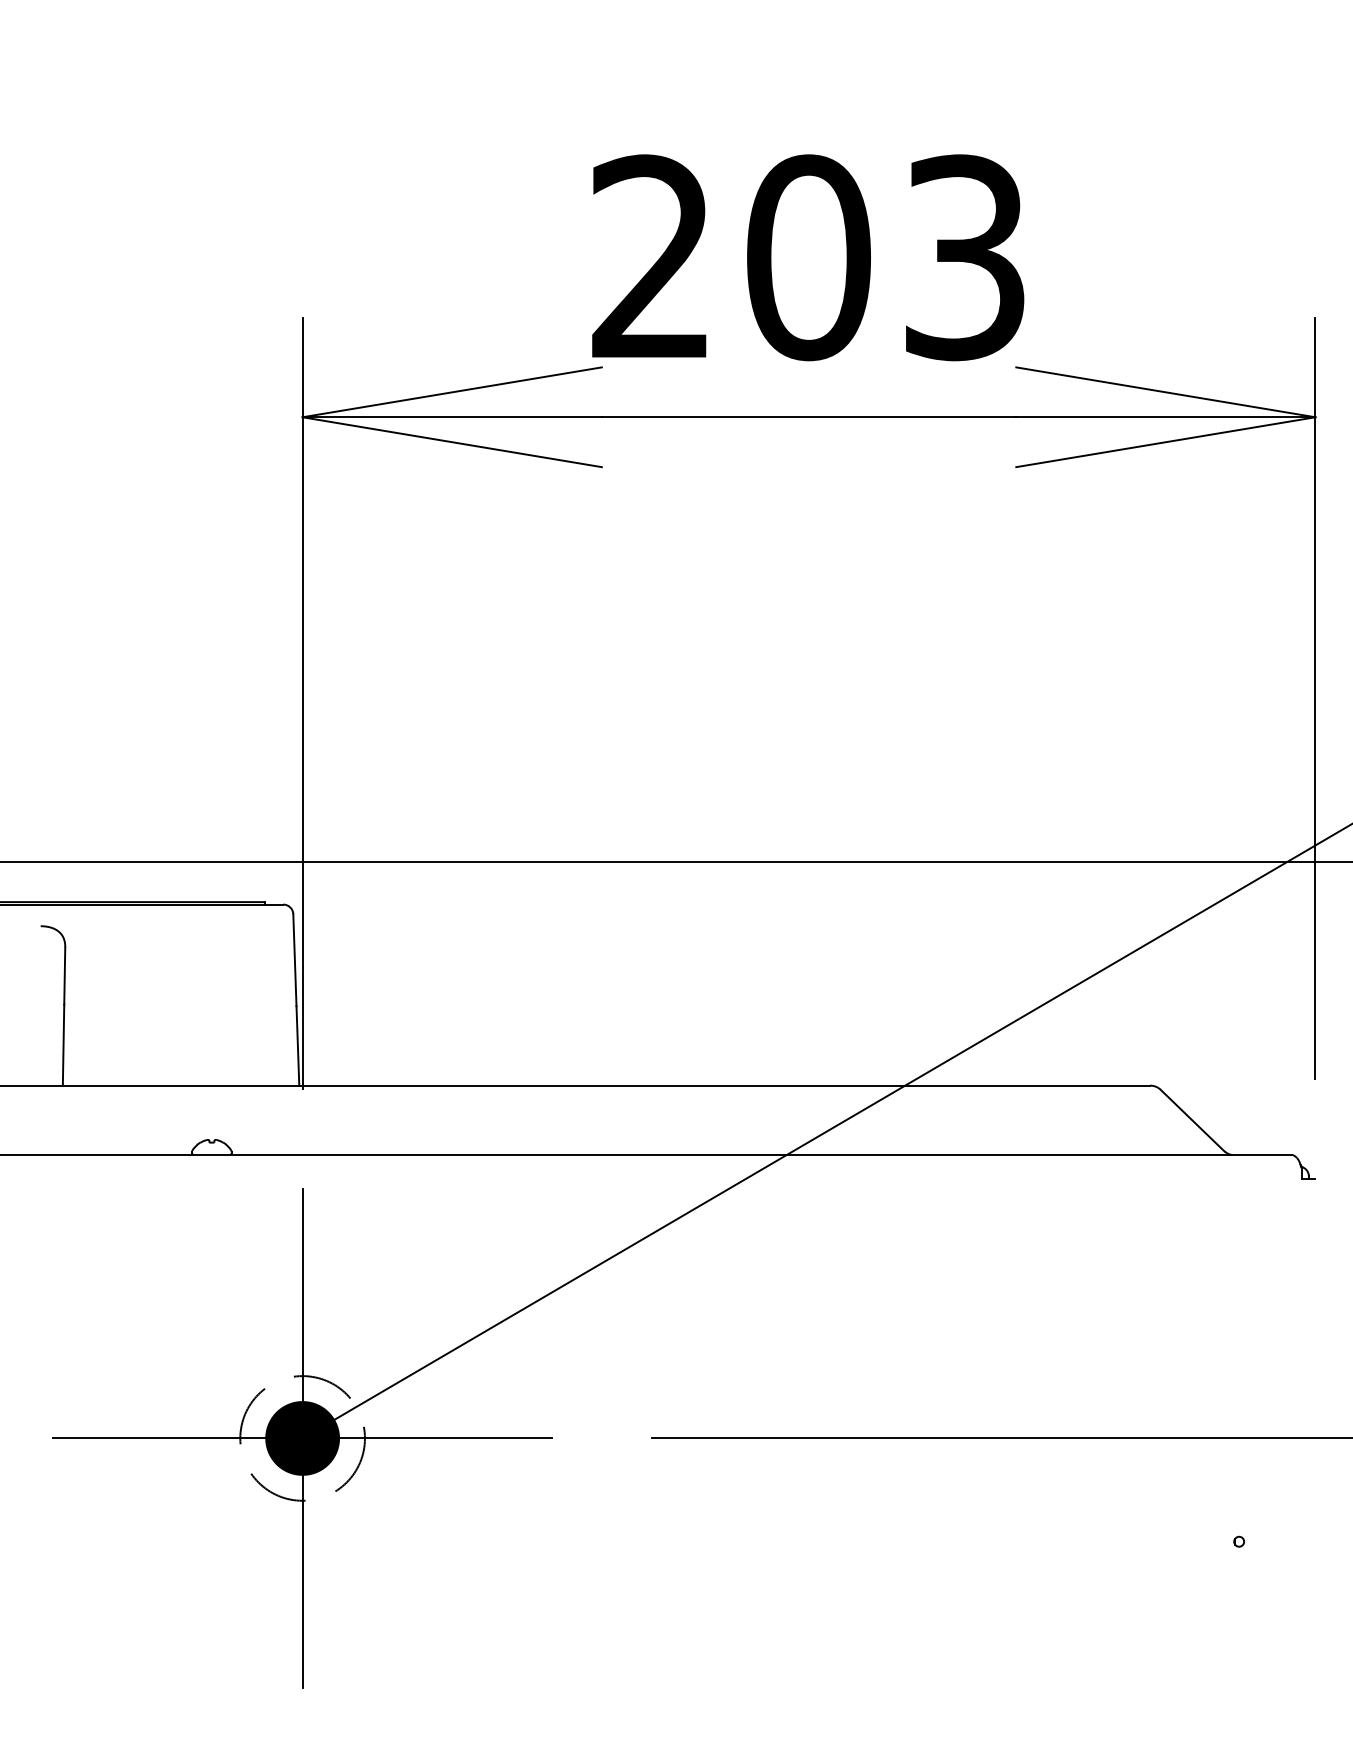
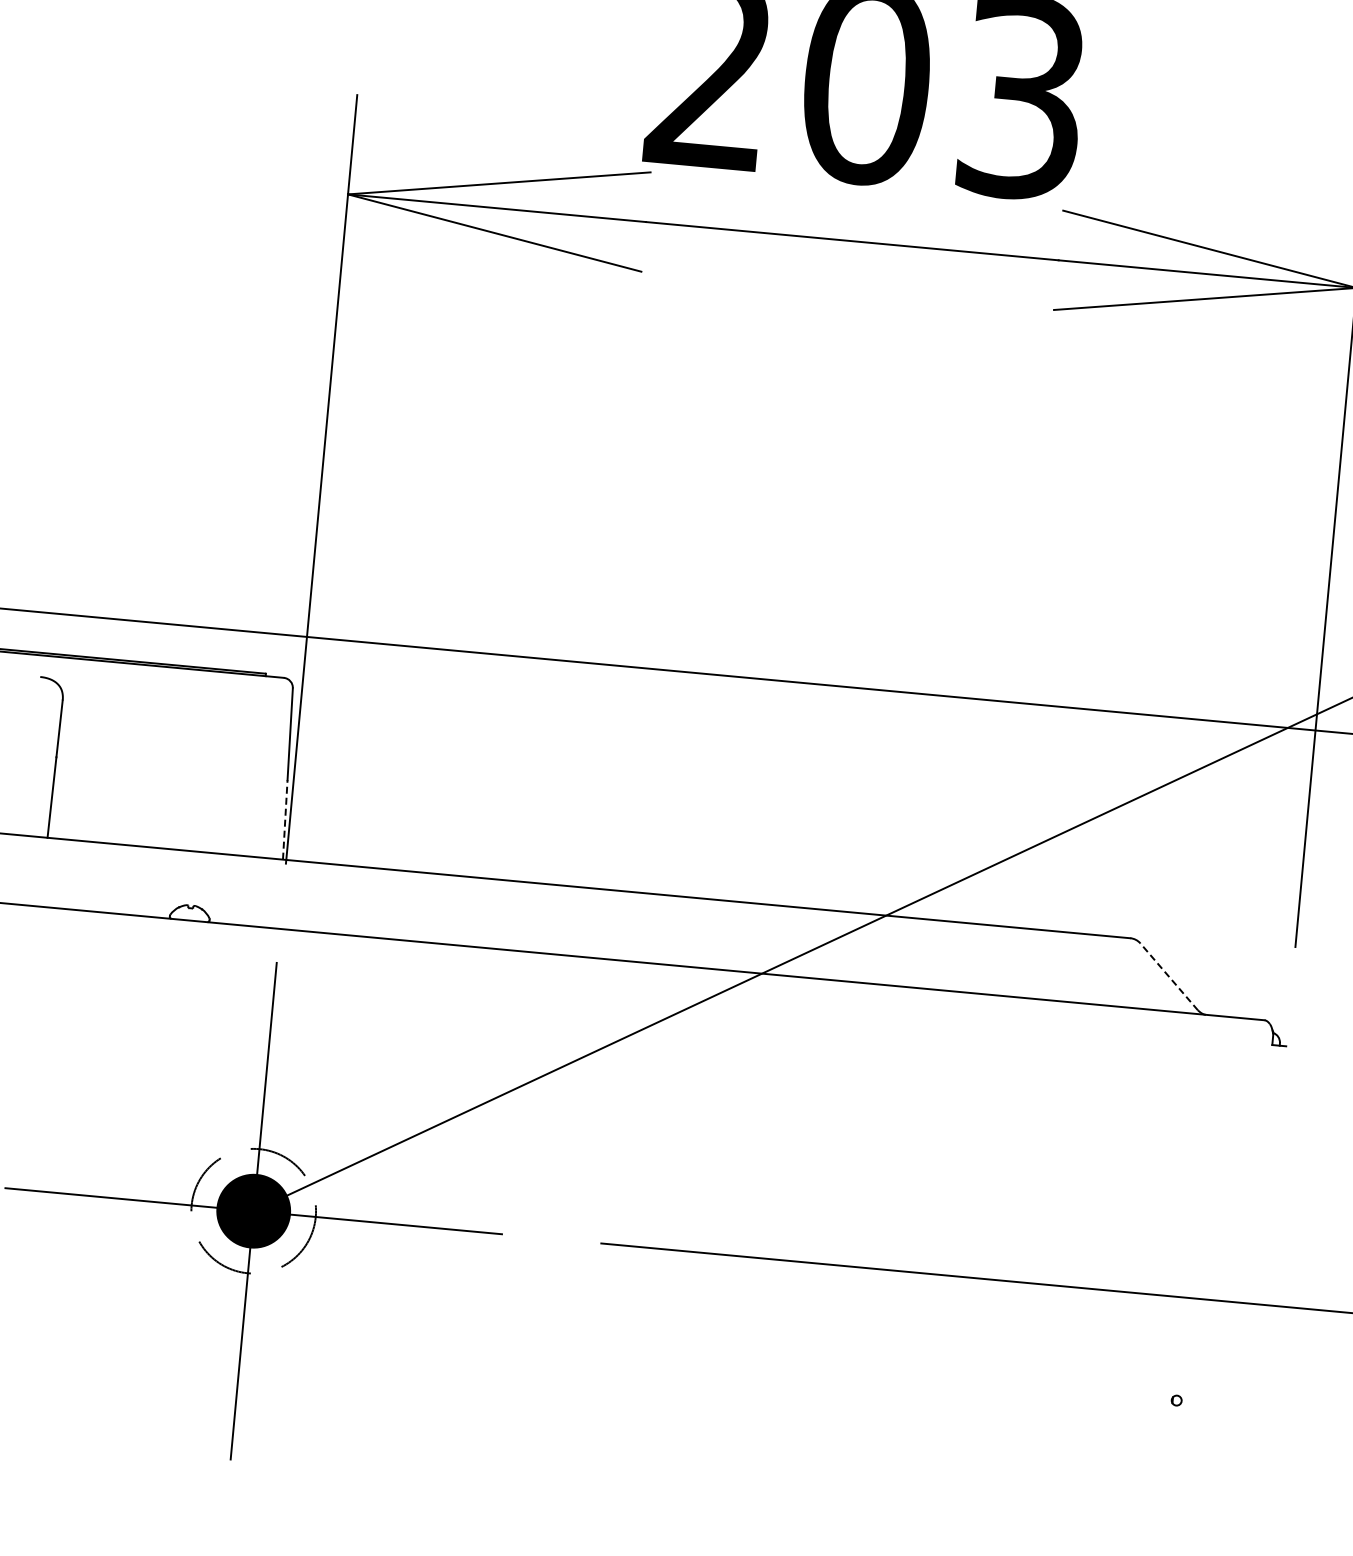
line: (297, 1045) -> (284, 819), solid -> dashed
line: (1192, 1120) -> (1169, 976), solid -> dashed

